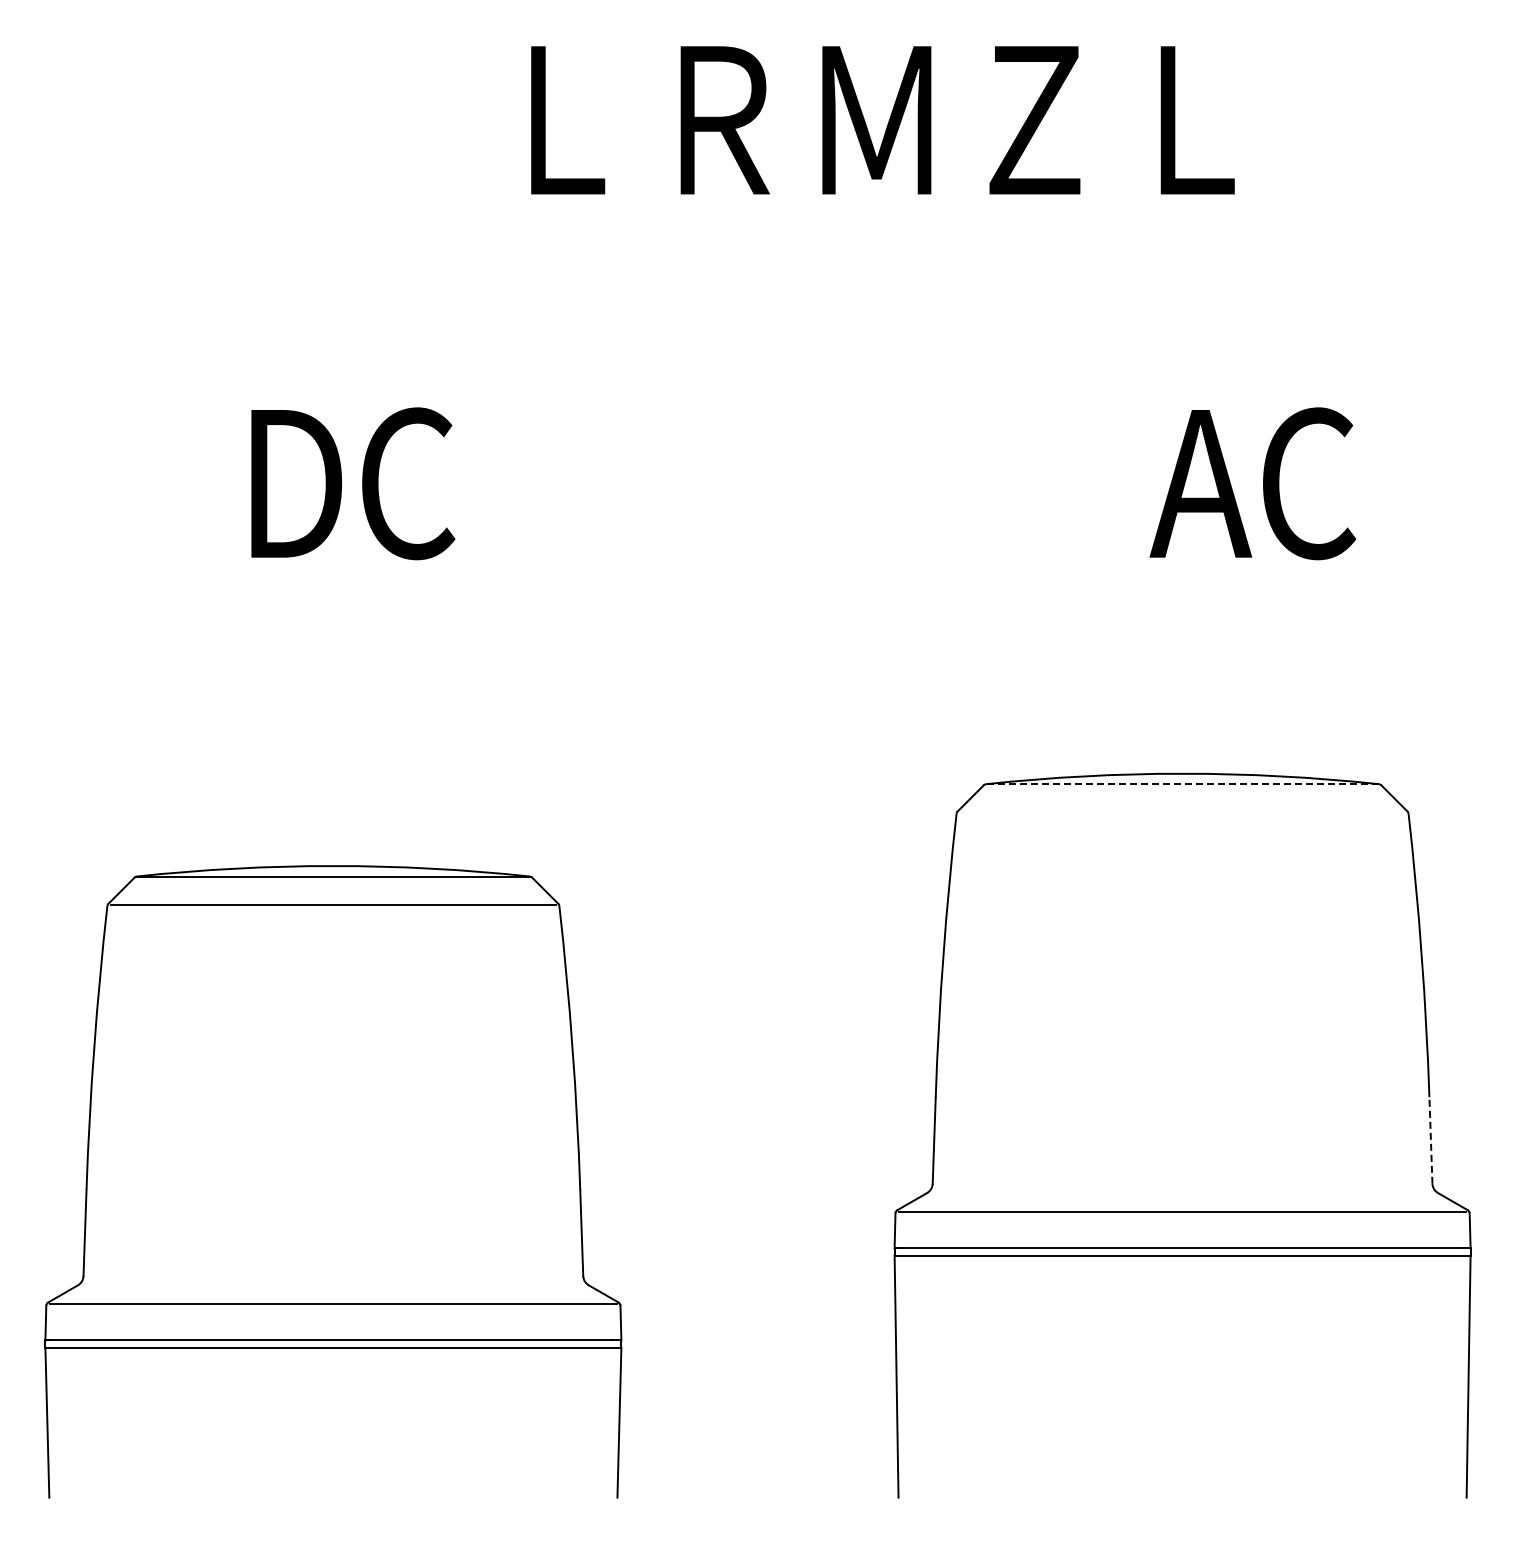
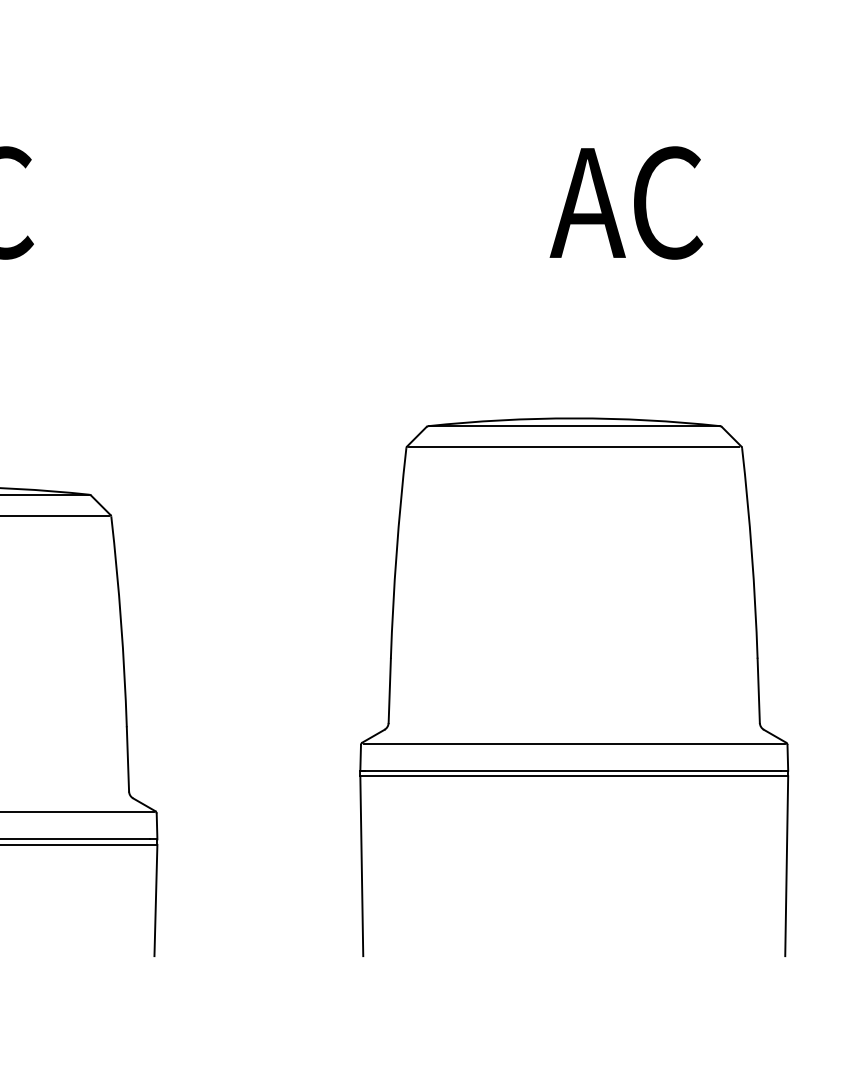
line: (1182, 784) -> (574, 426), dashed -> solid
line: (1182, 812) -> (574, 447), added
line: (1430, 1140) -> (758, 690), dashed -> solid

